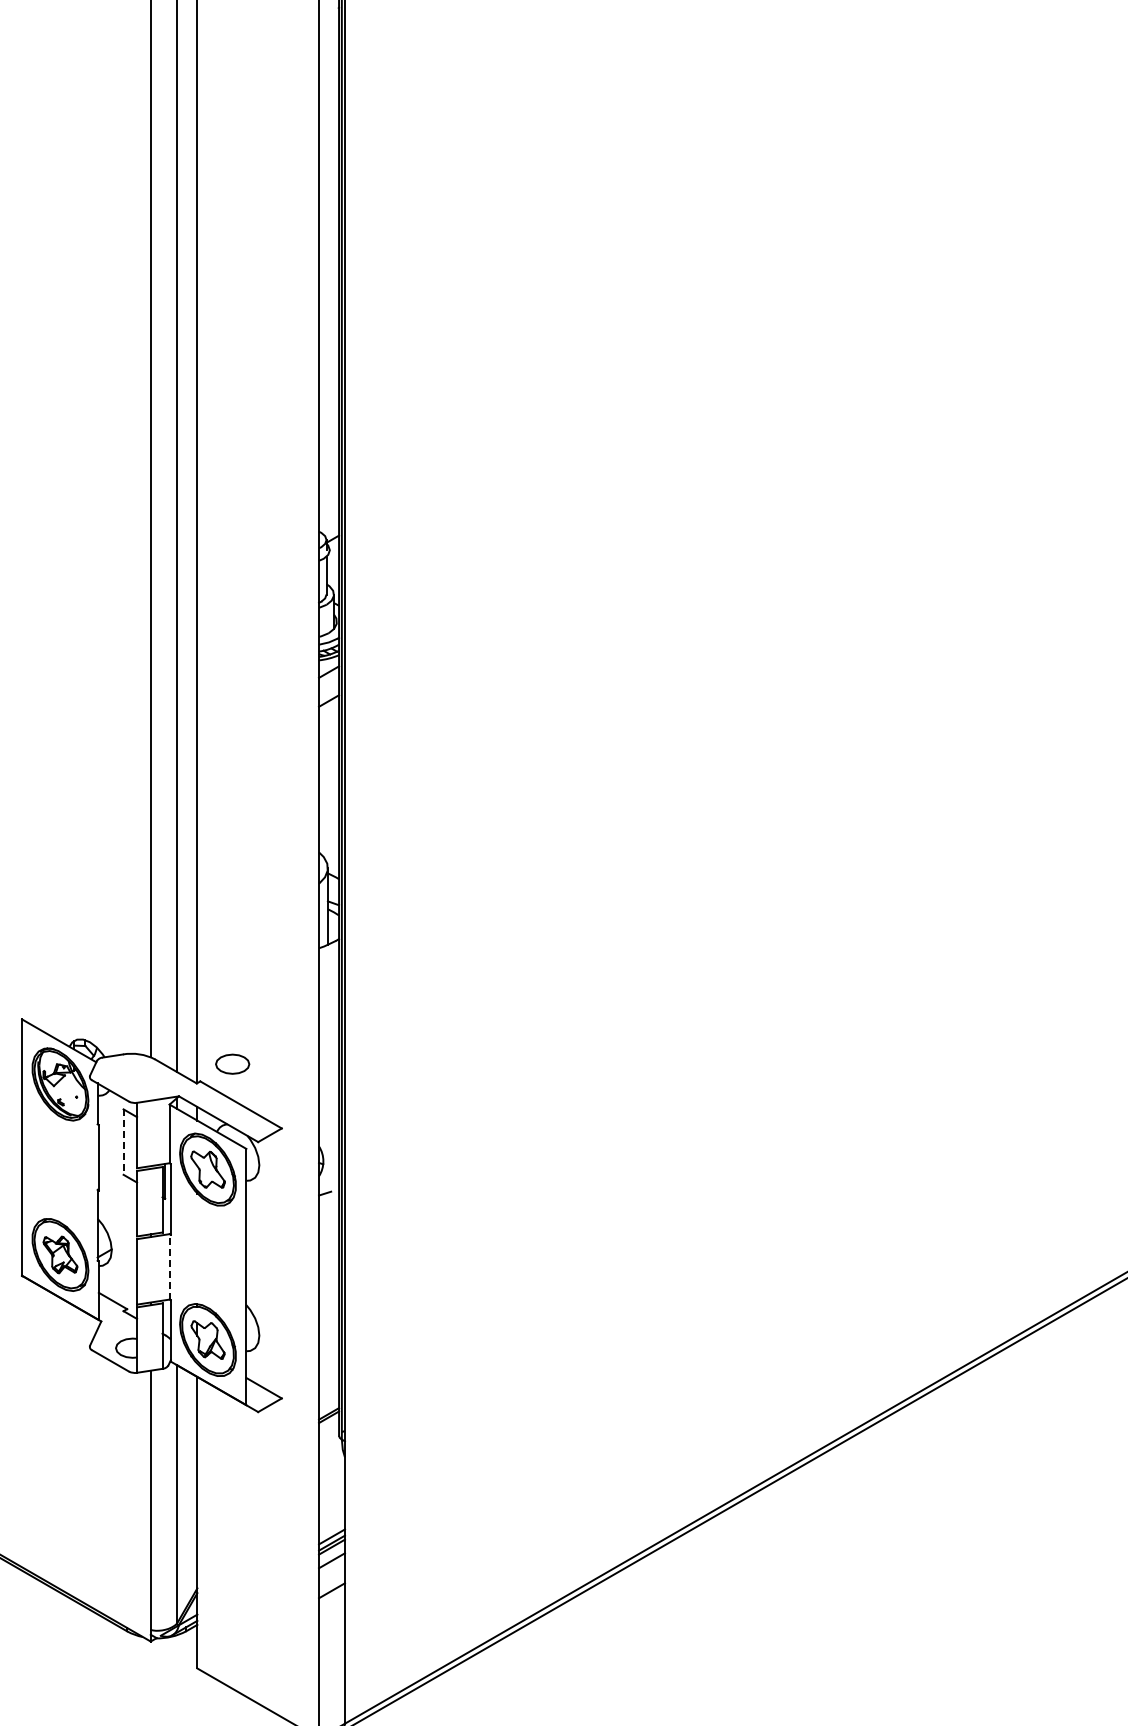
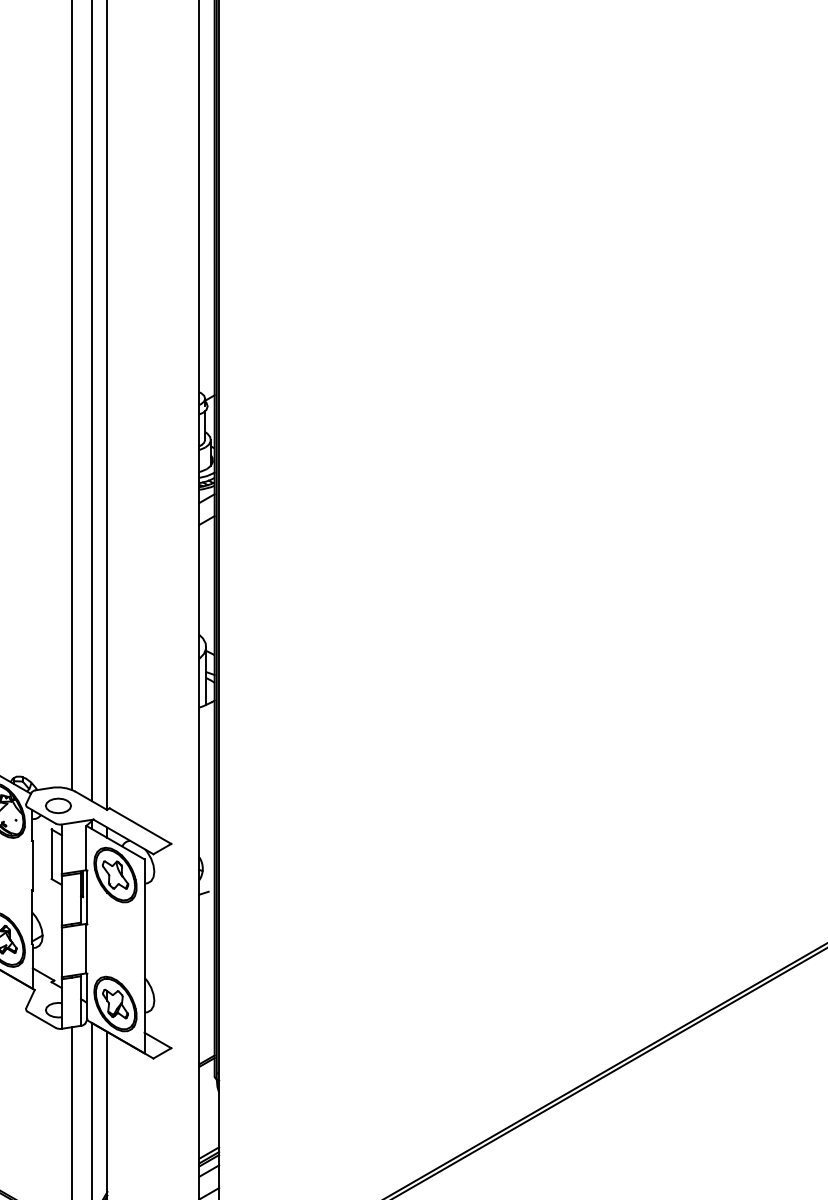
part: (232, 1063) -> (58, 805), moved
line: (123, 1142) -> (51, 854), dashed -> solid
line: (169, 1266) -> (86, 948), dashed -> solid

